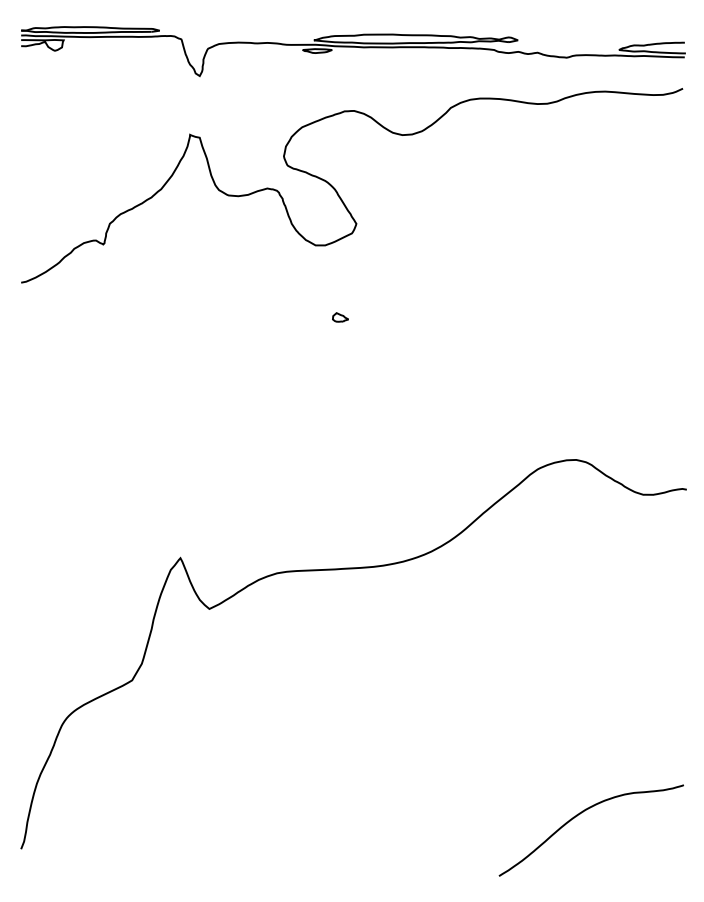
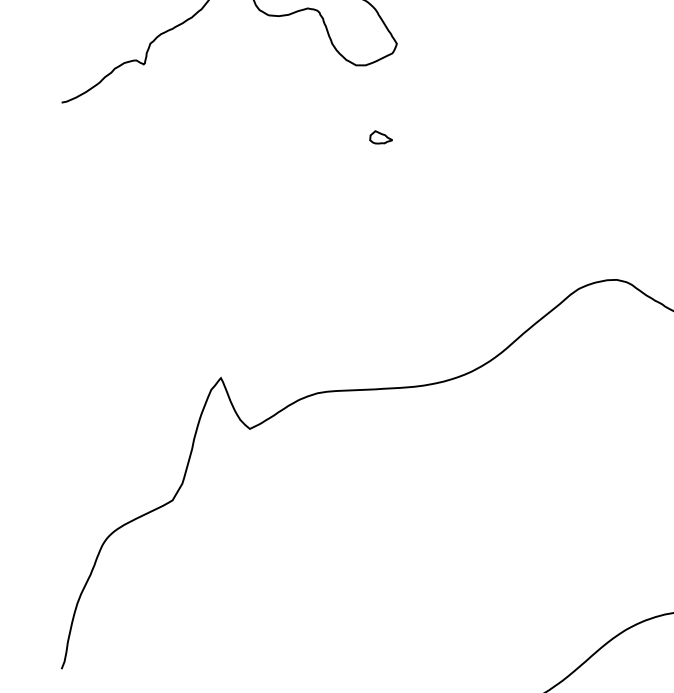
part: (340, 317) -> (380, 137), size x1.43

